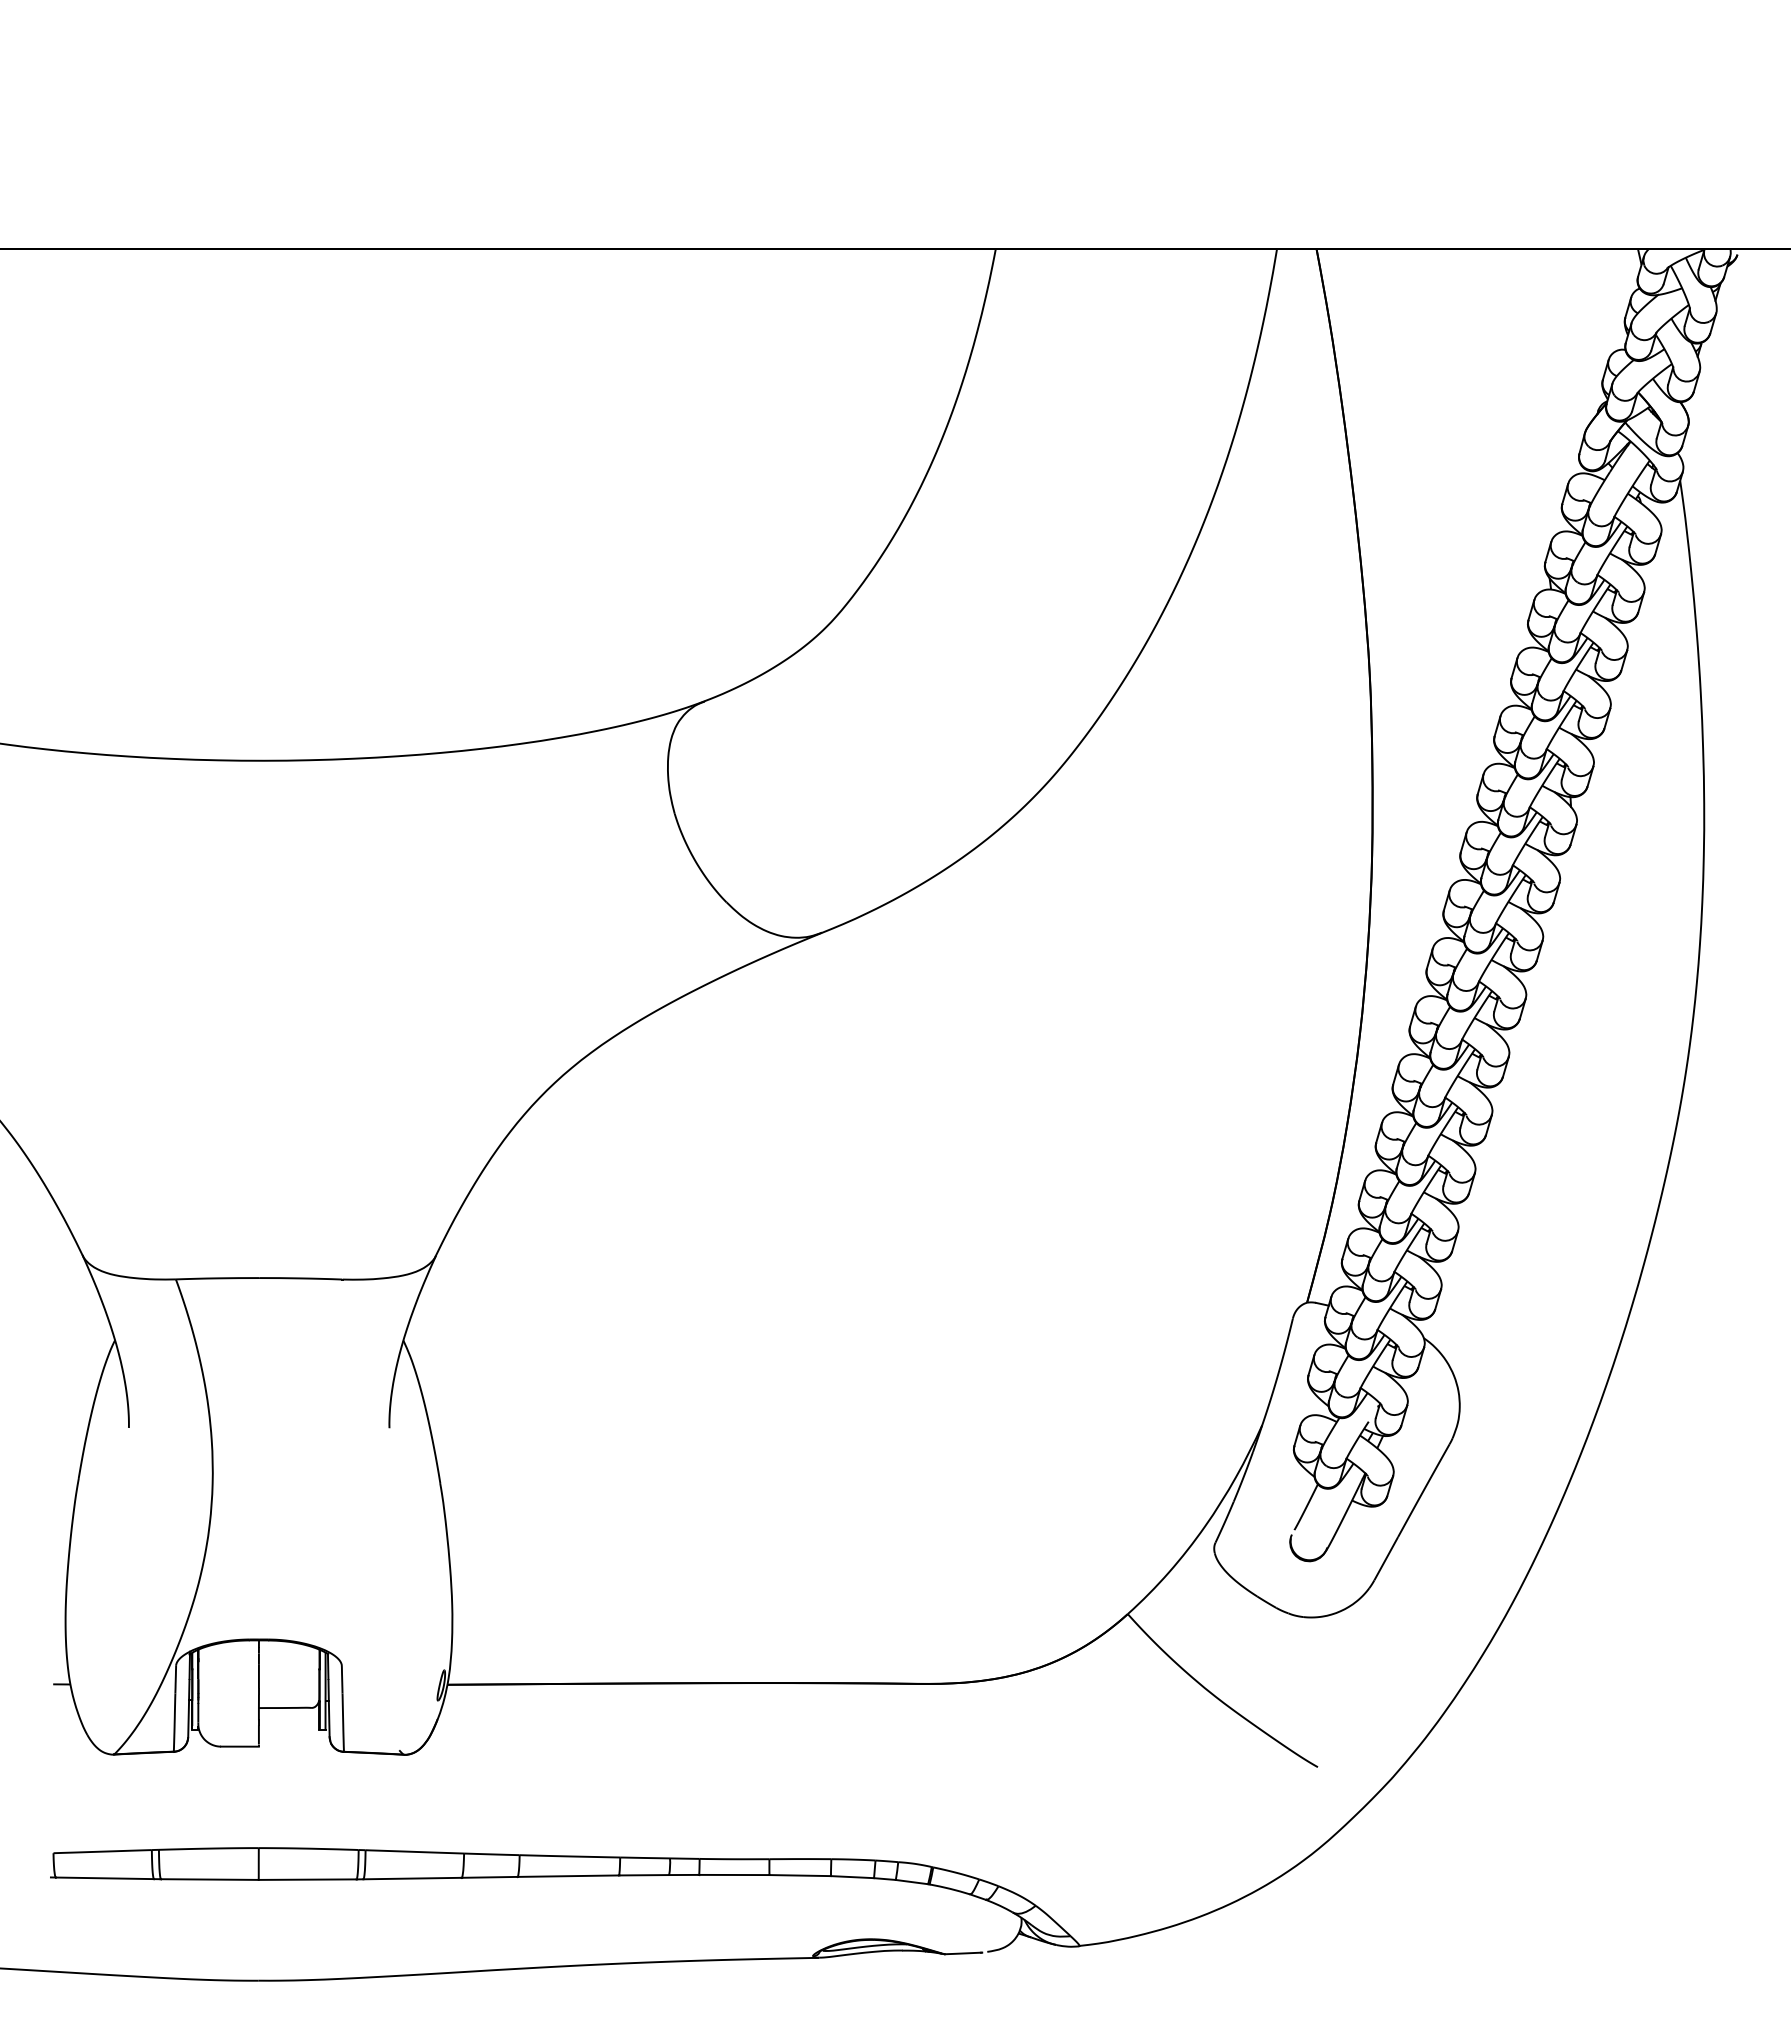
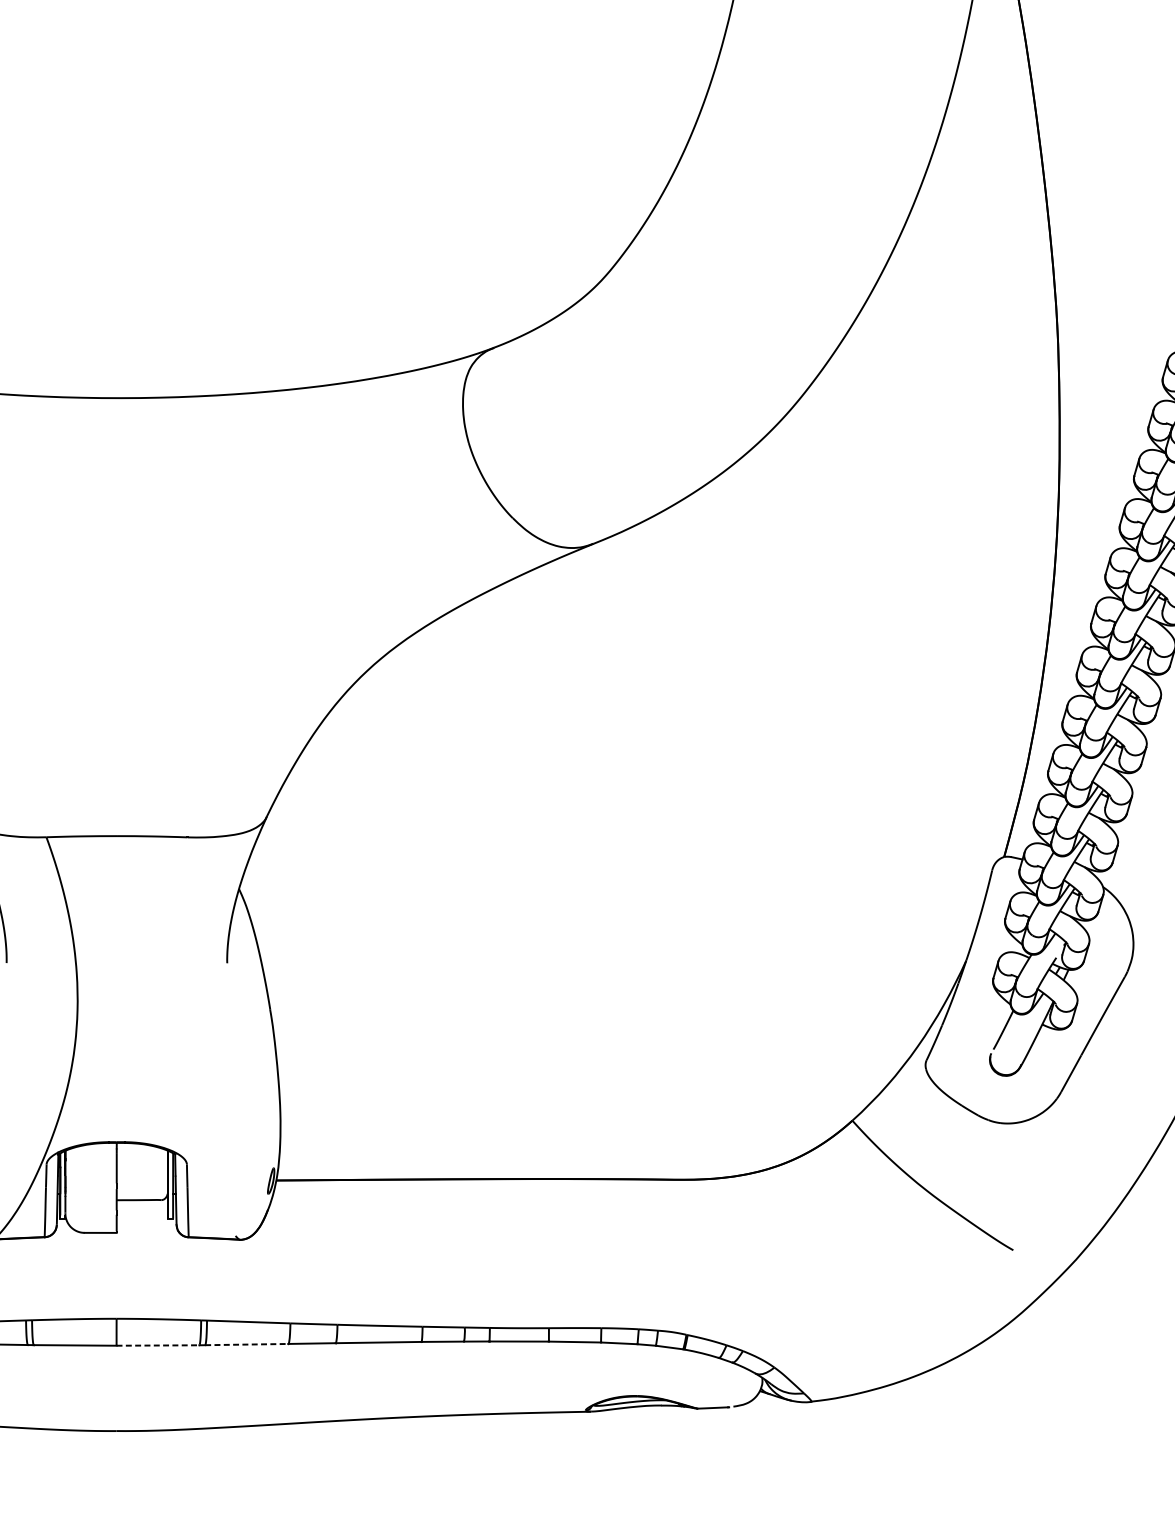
line: (413, 1878) -> (247, 1344), solid -> dashed
line: (308, 1879) -> (158, 1345), solid -> dashed

